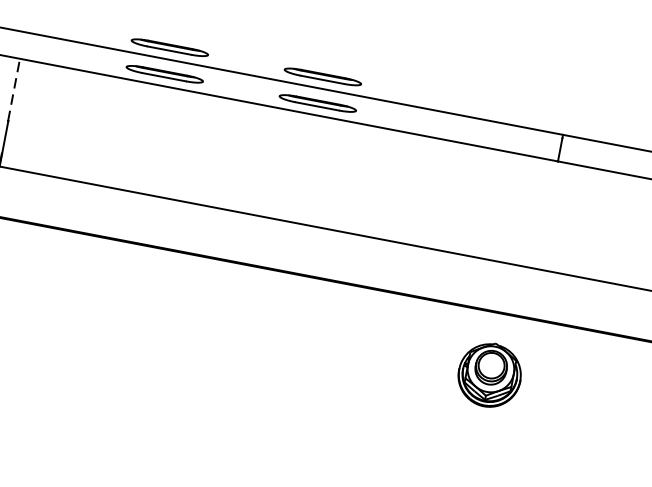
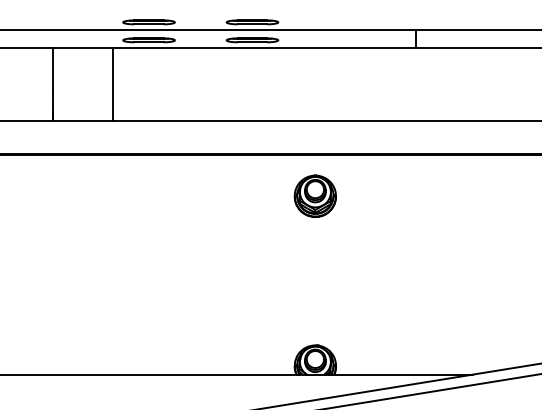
line: (14, 88) -> (52, 68), dashed -> solid
line: (99, 129) -> (113, 84), added
part: (488, 373) -> (314, 195), moved

